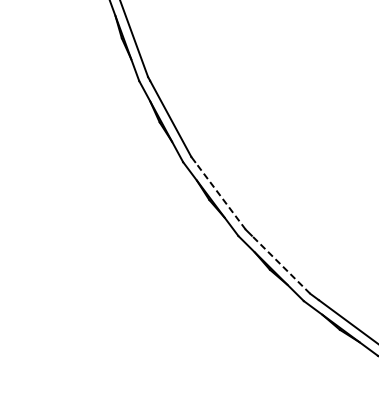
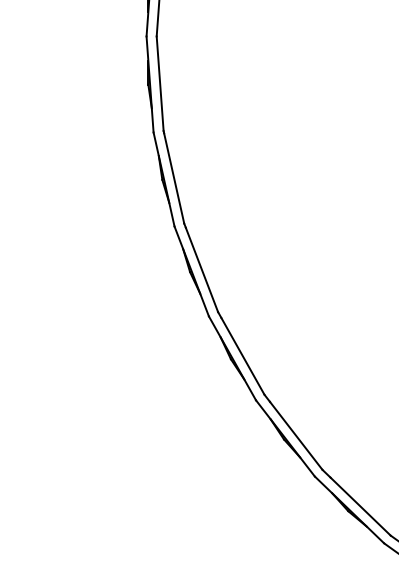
line: (219, 195) -> (242, 355), dashed -> solid
line: (281, 264) -> (296, 435), dashed -> solid

